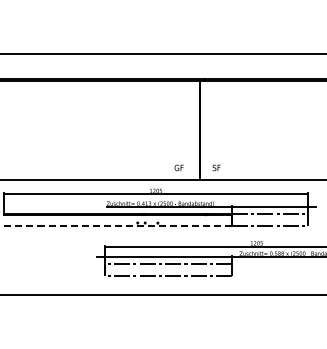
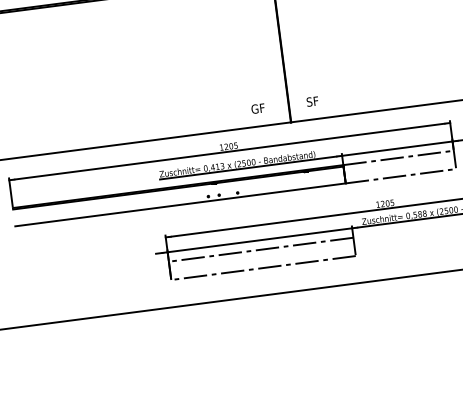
line: (118, 226) -> (181, 205), dashed -> solid

